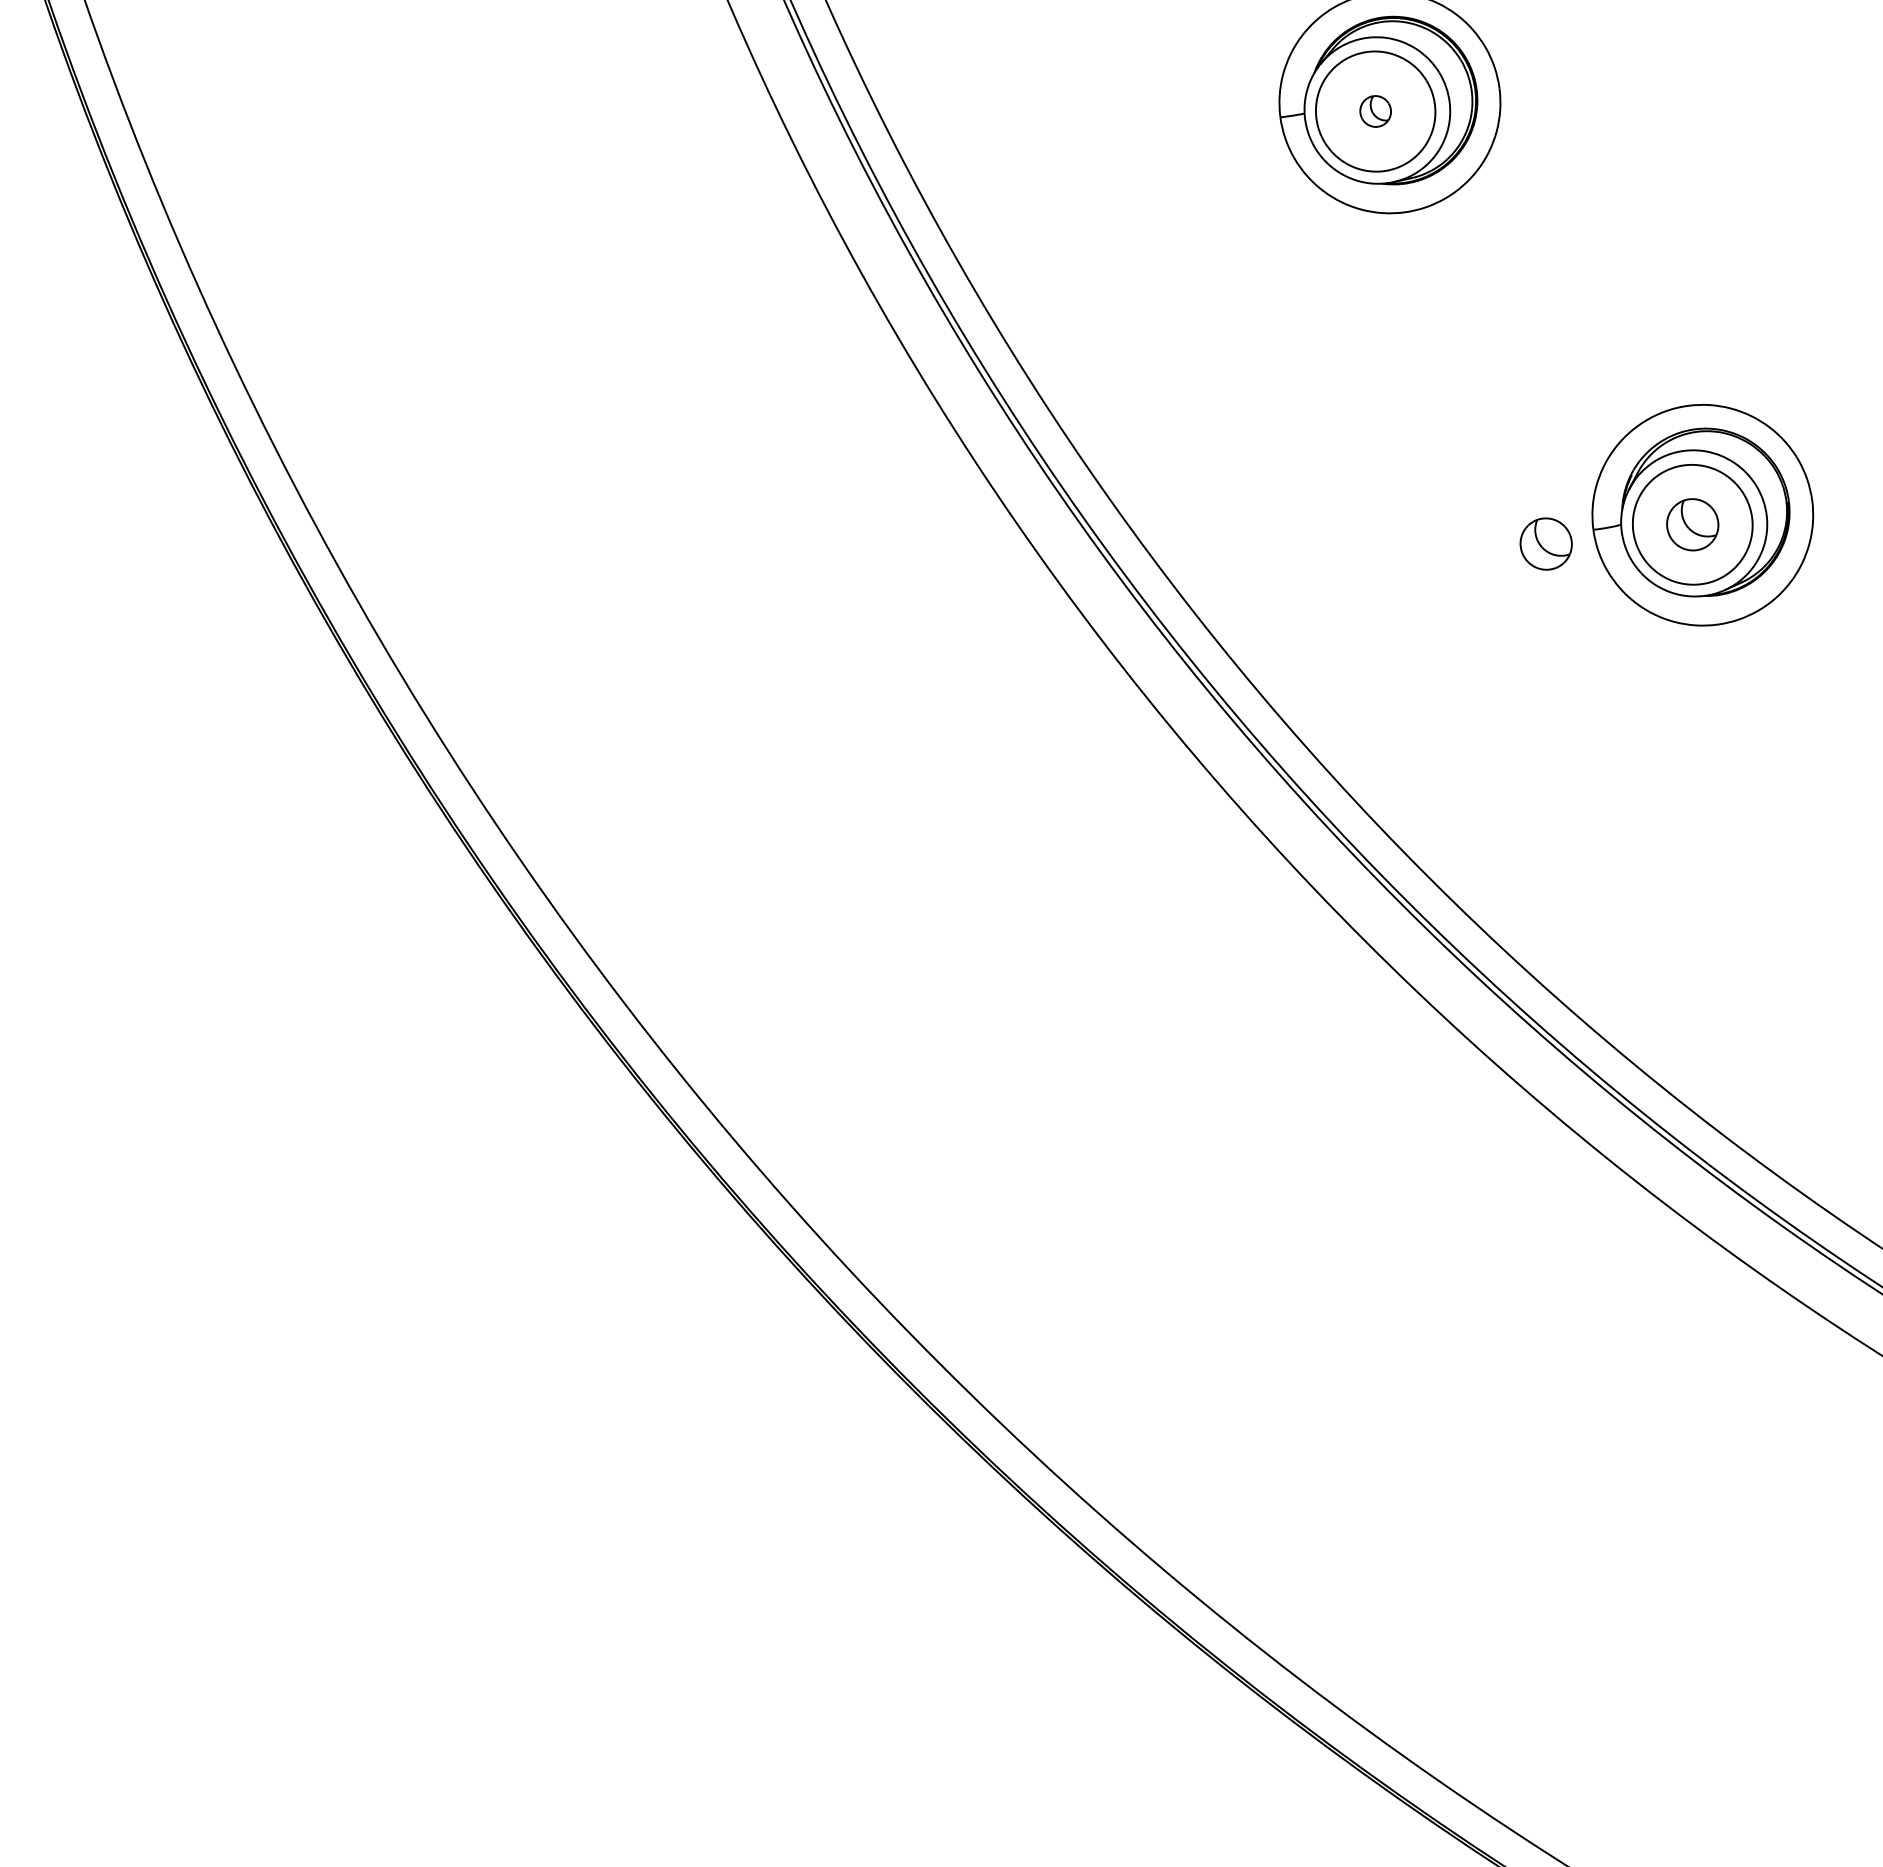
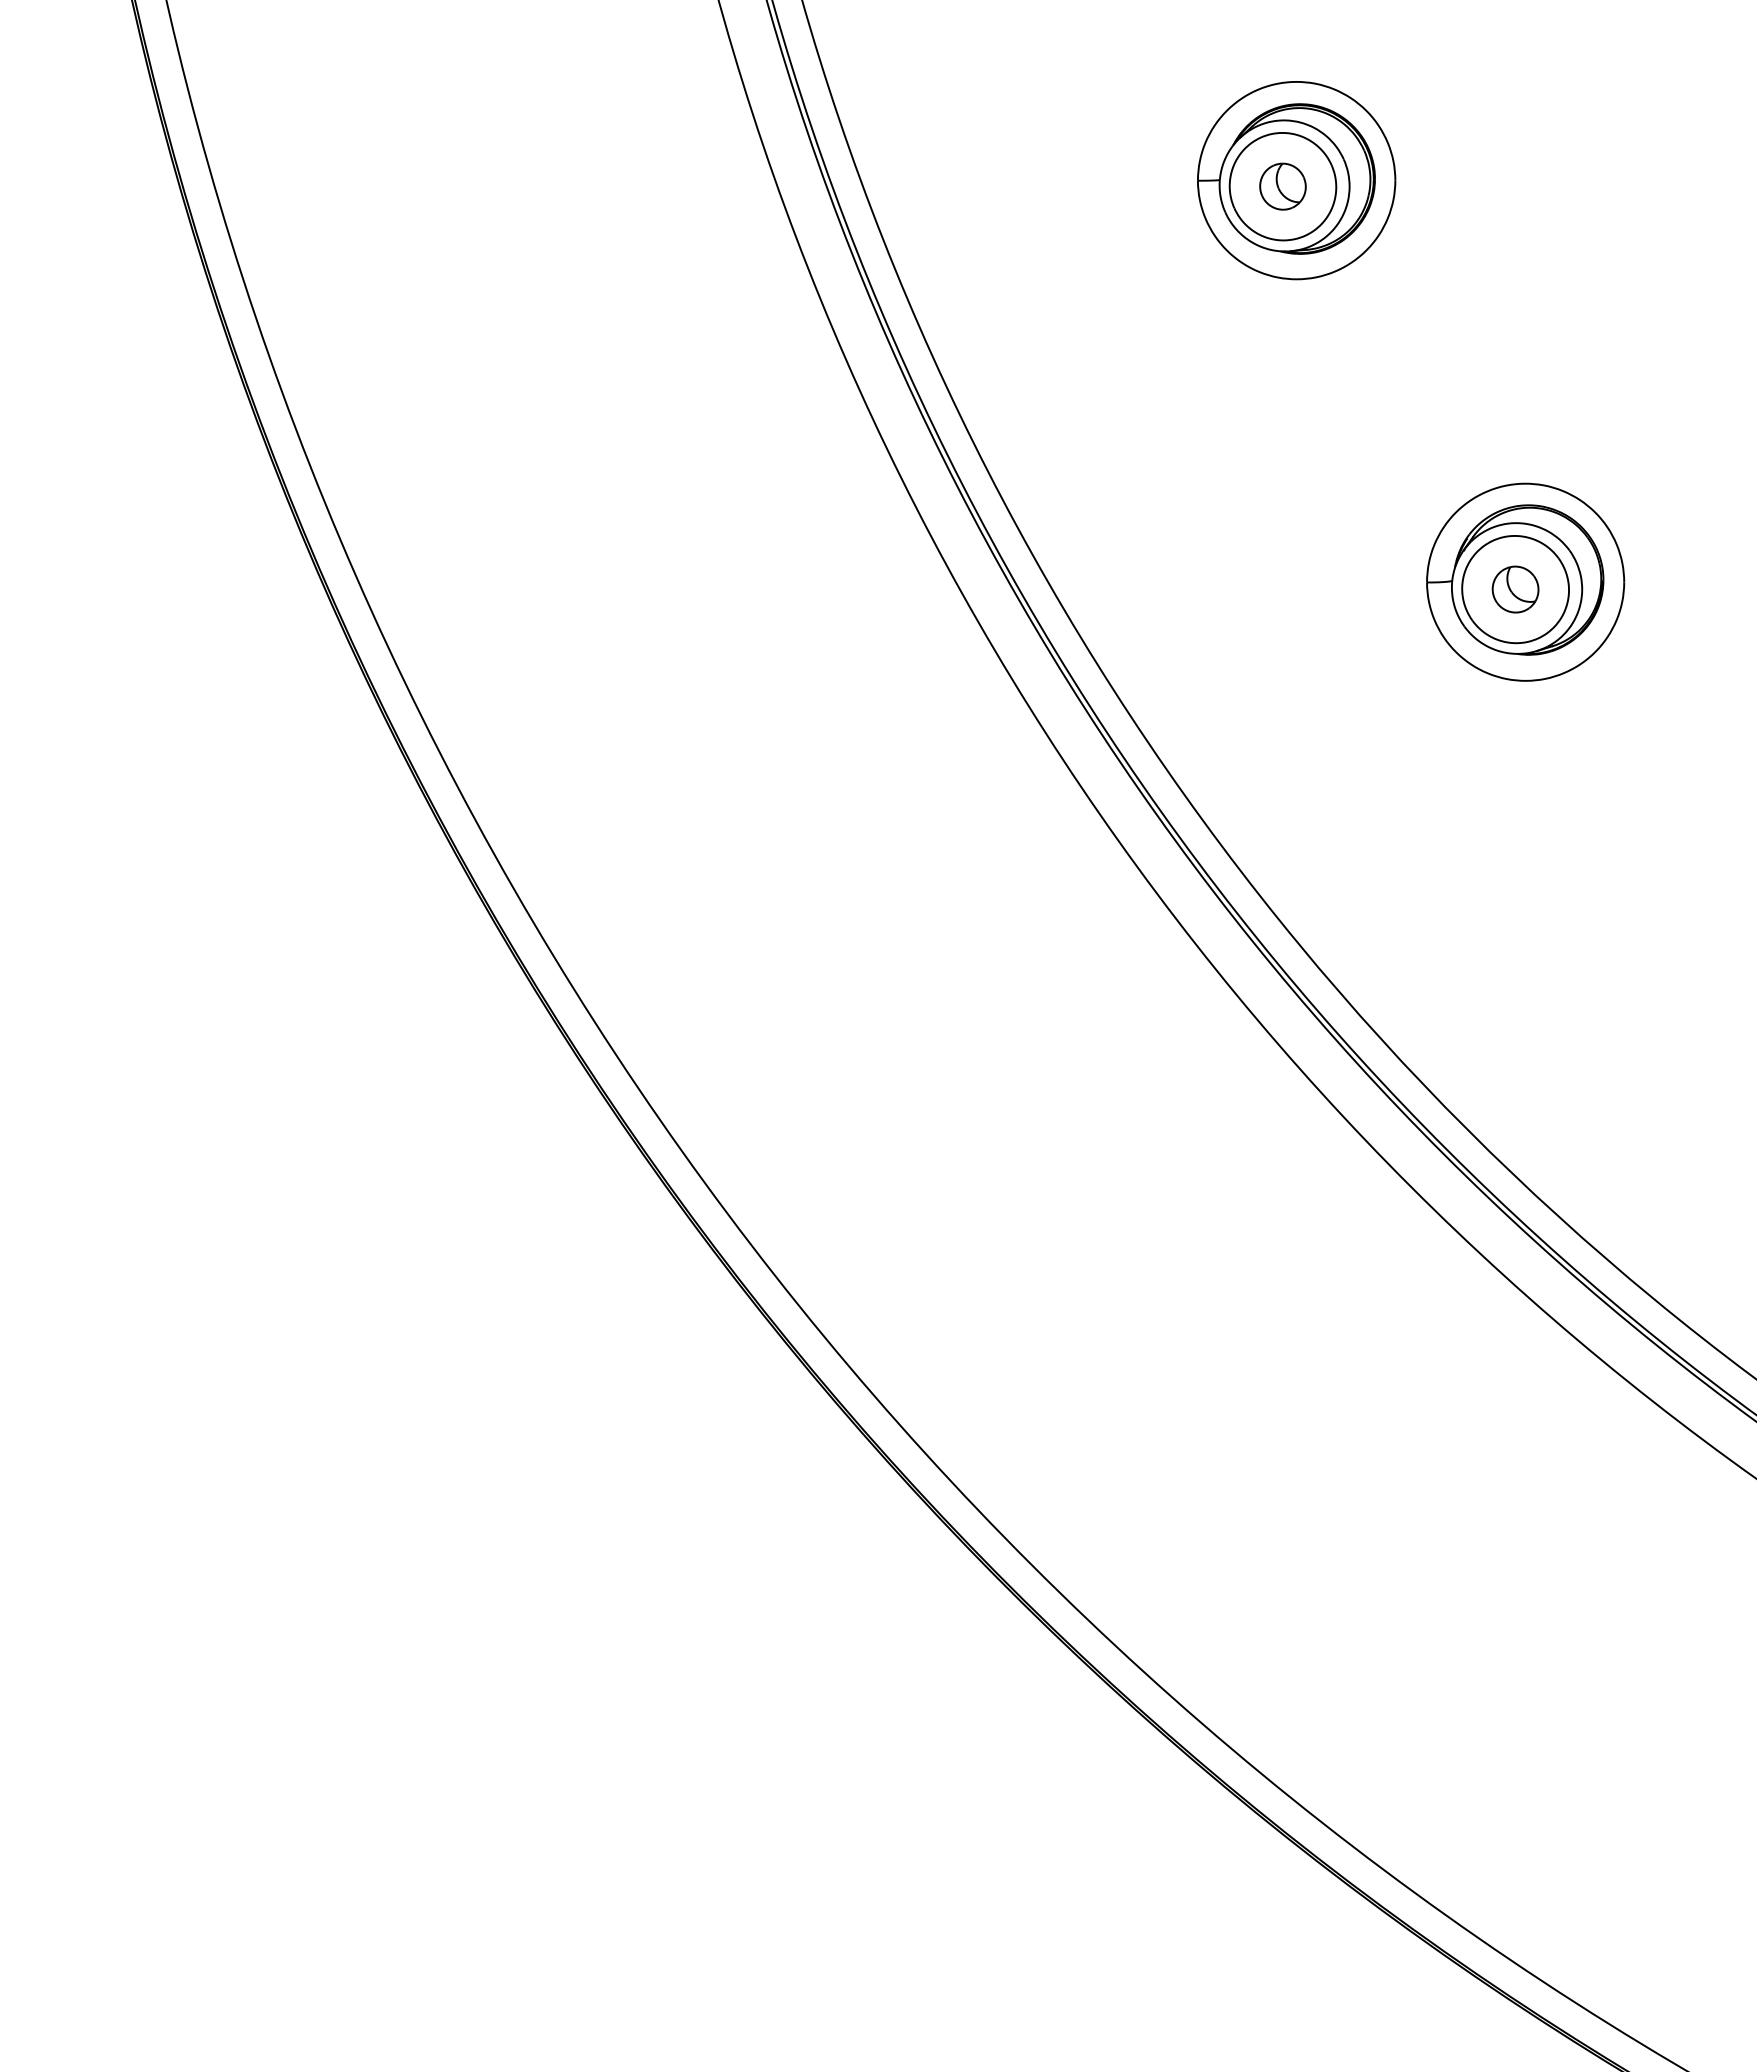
part: (1375, 111) -> (1282, 186), size x1.67
part: (1546, 544) -> (1383, 589), removed

